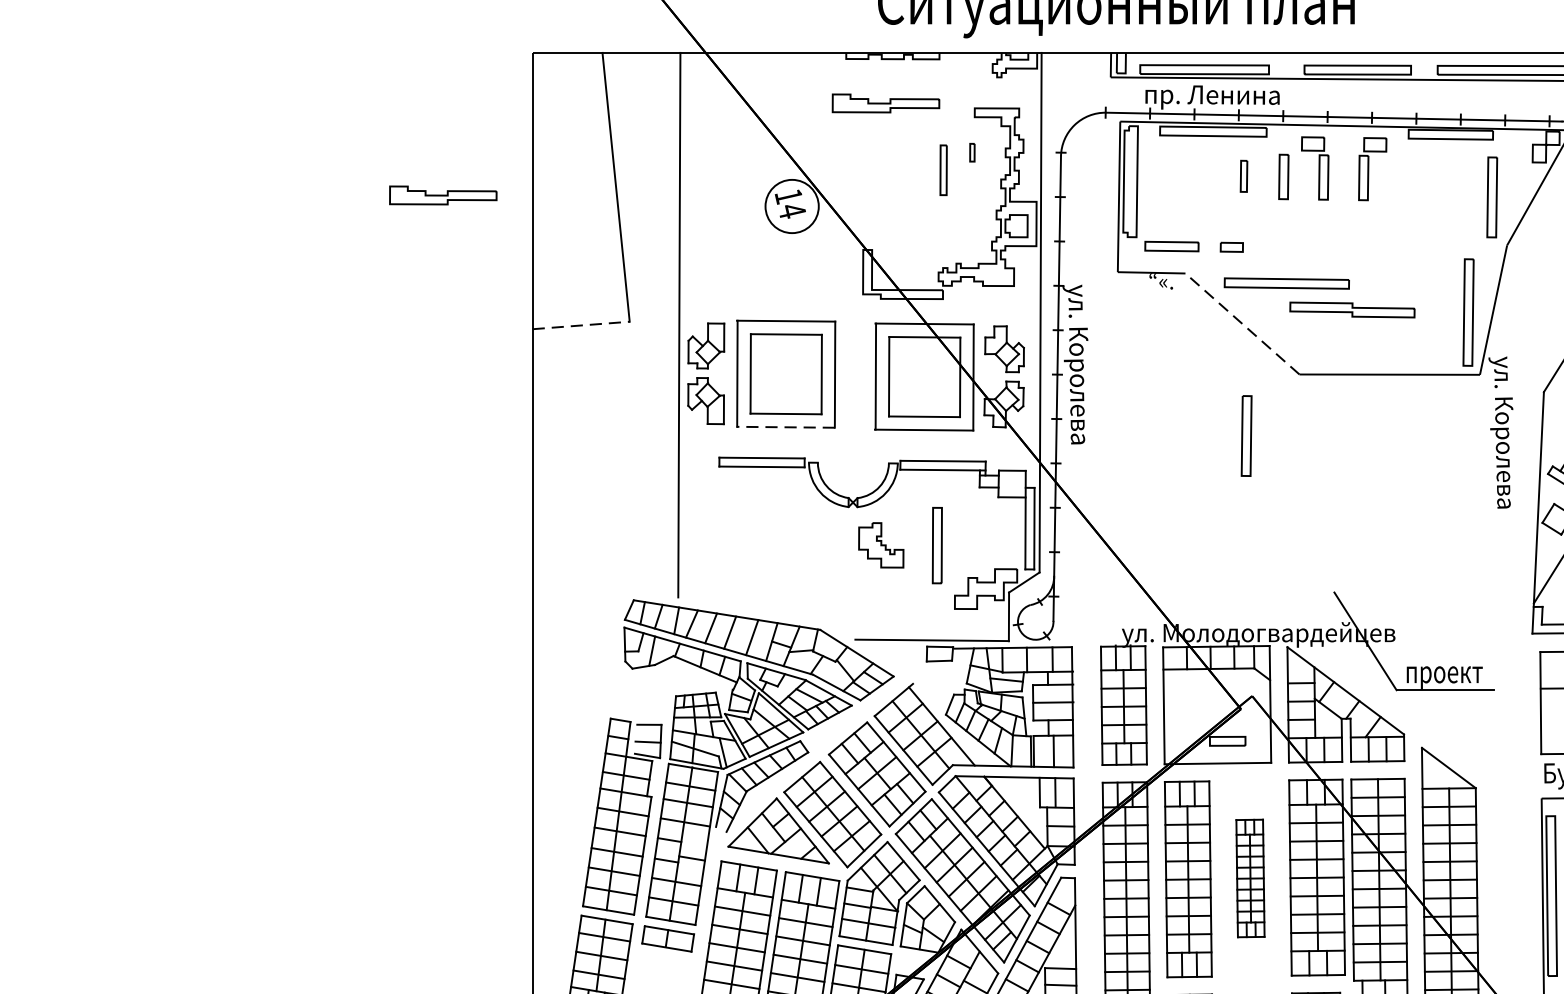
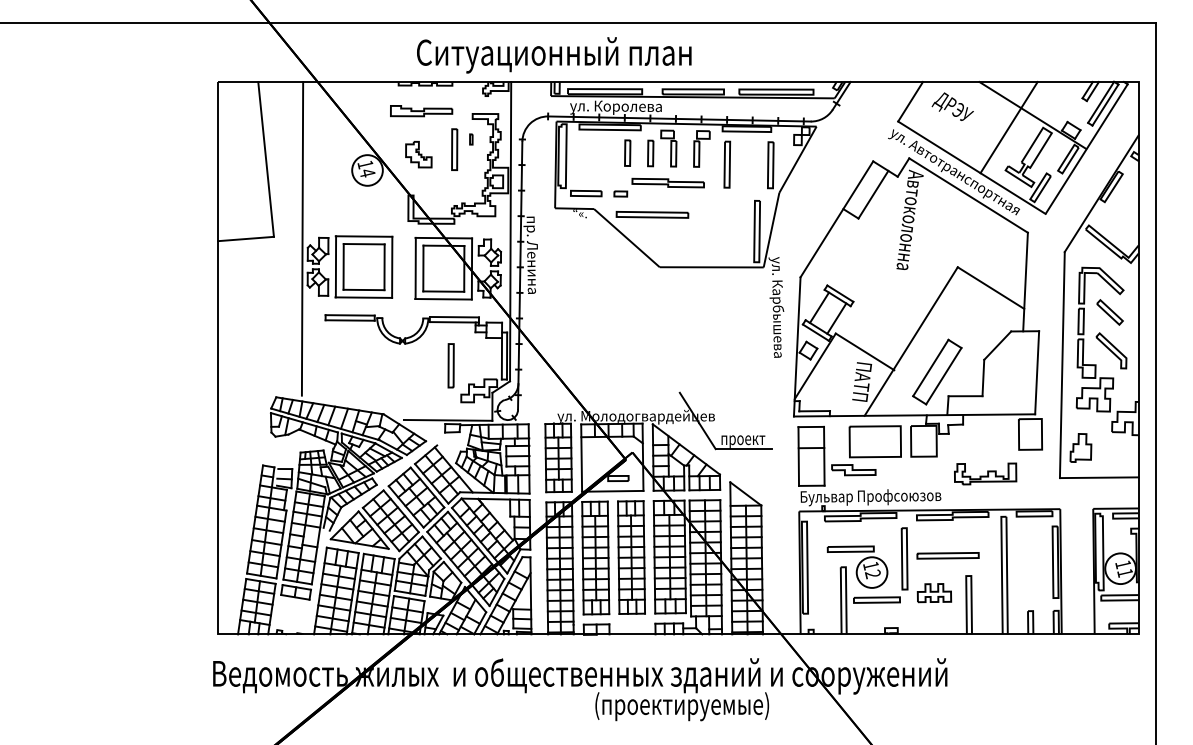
text: (1222, 97) -> (615, 107), пр. Ленина -> ул. Королева
part: (943, 170) -> (454, 149), size x1.43
part: (1243, 175) -> (627, 152), size x1.43
part: (443, 196) -> (166, 164), removed
part: (1351, 308) -> (667, 182), moved
line: (582, 324) -> (246, 238), dashed -> solid
line: (1241, 324) -> (626, 238), dashed -> solid
text: (1075, 364) -> (530, 261), ул. Королева -> пр. Ленина
line: (785, 427) -> (363, 297), dashed -> solid
part: (1246, 435) -> (727, 164), moved
text: (1502, 472) -> (776, 323), ул. Королева -> ул. Карбышева
part: (880, 545) -> (418, 154), moved
part: (1250, 878) -> (631, 557), size x1.67

